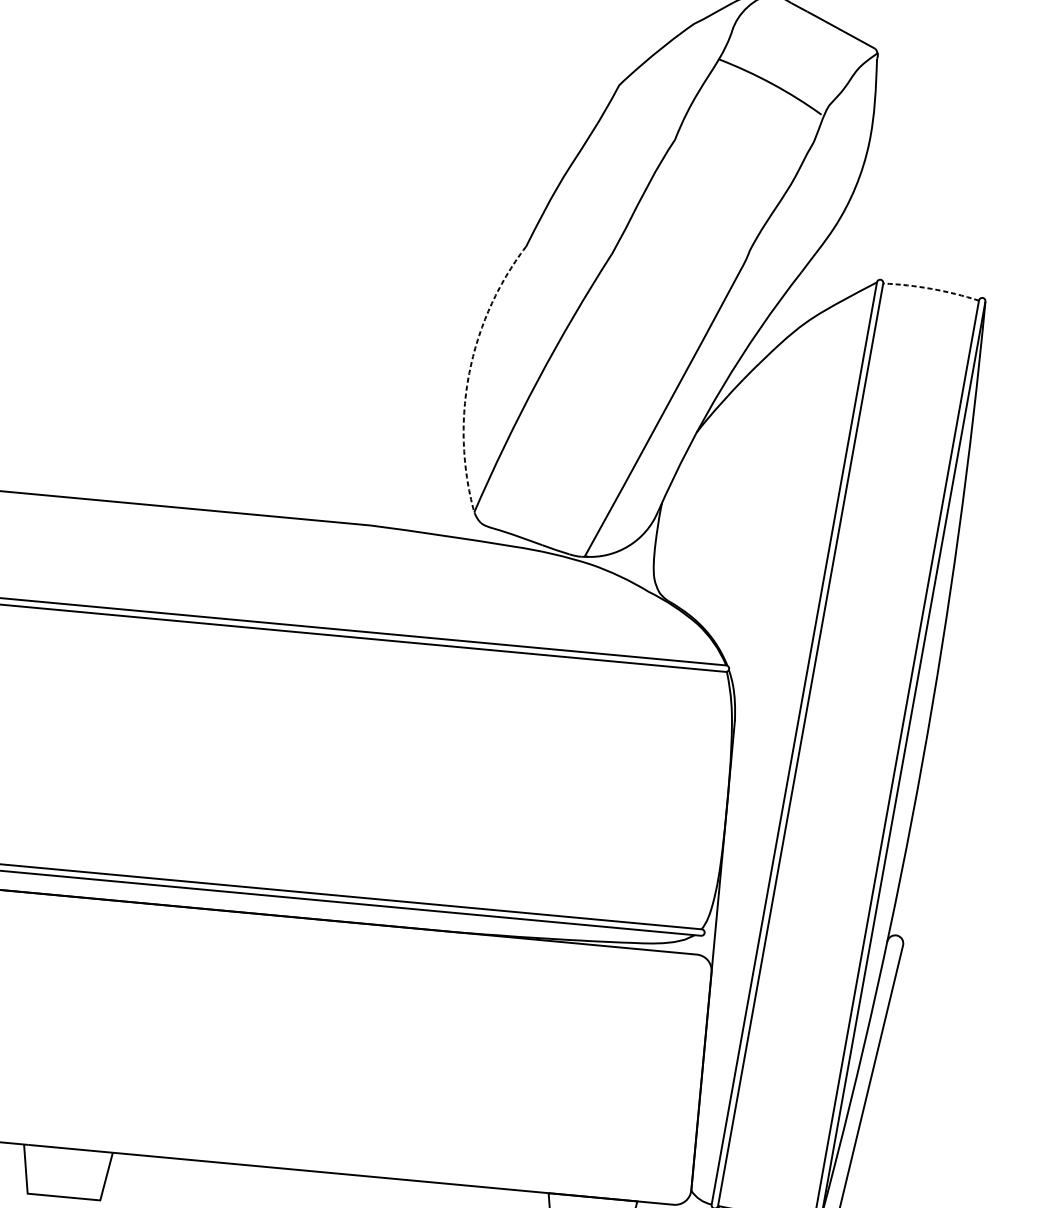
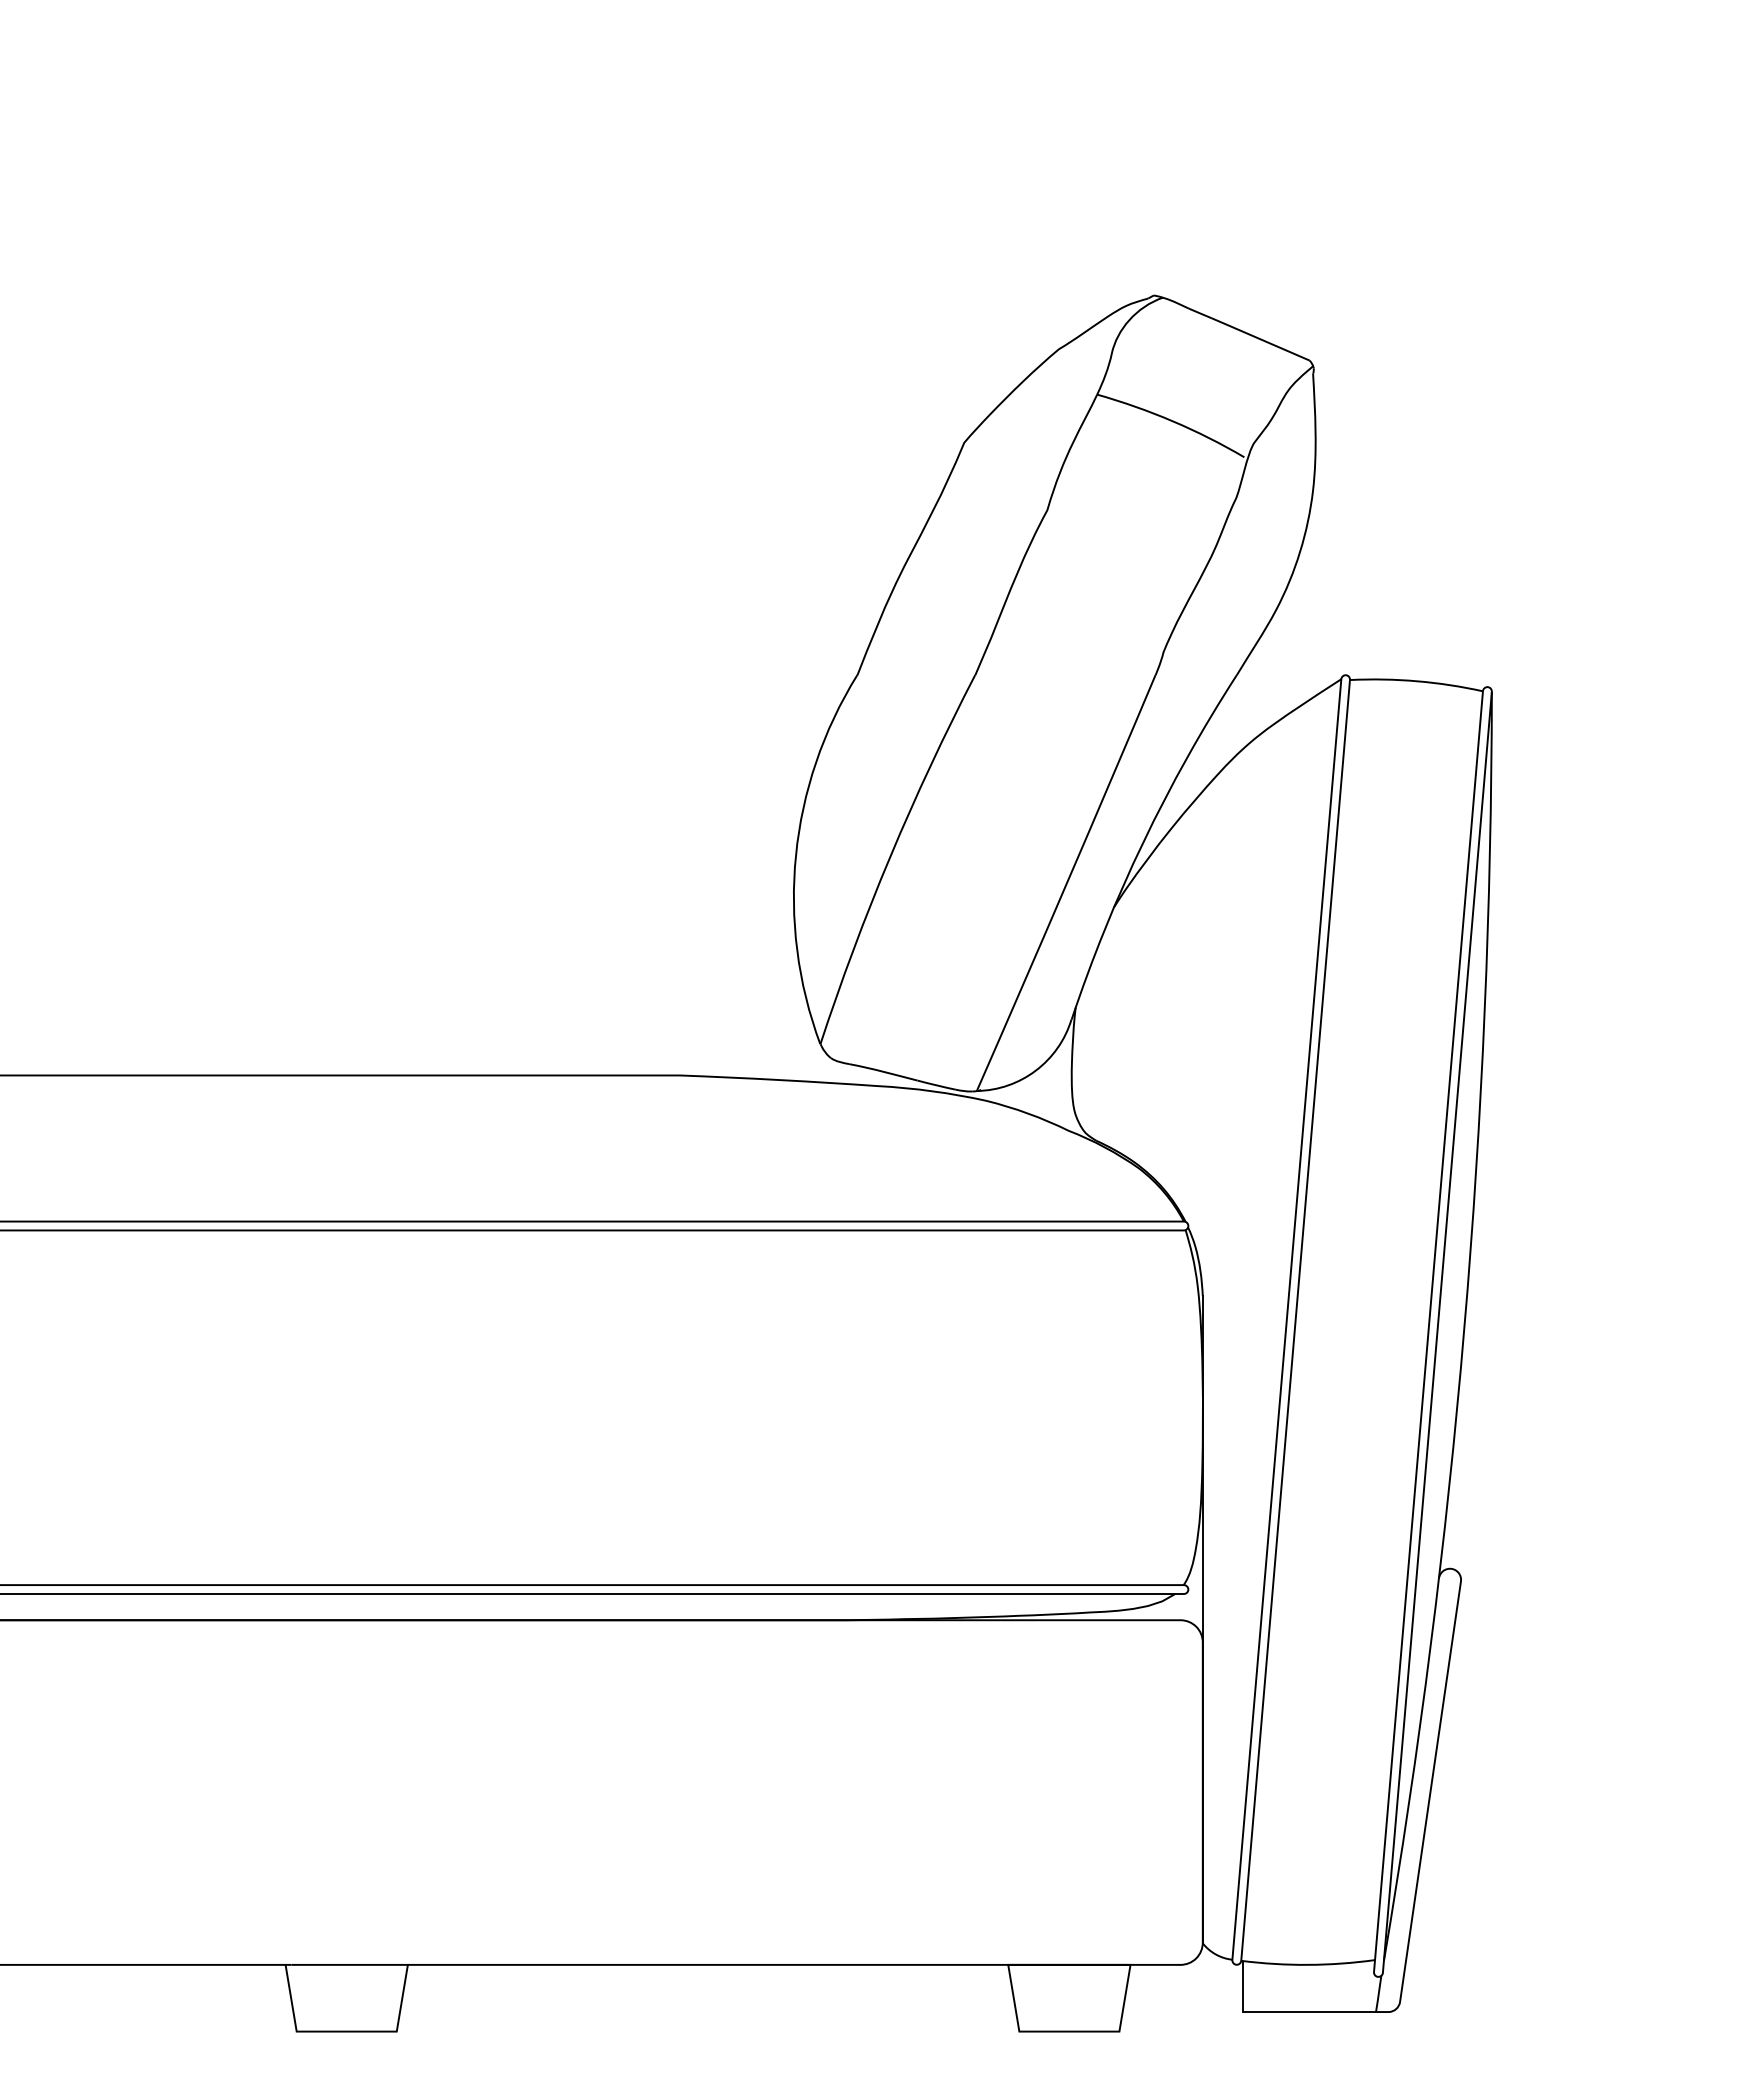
arc: (932, 289) -> (1417, 681), dashed -> solid
arc: (468, 373) -> (795, 855), dashed -> solid

